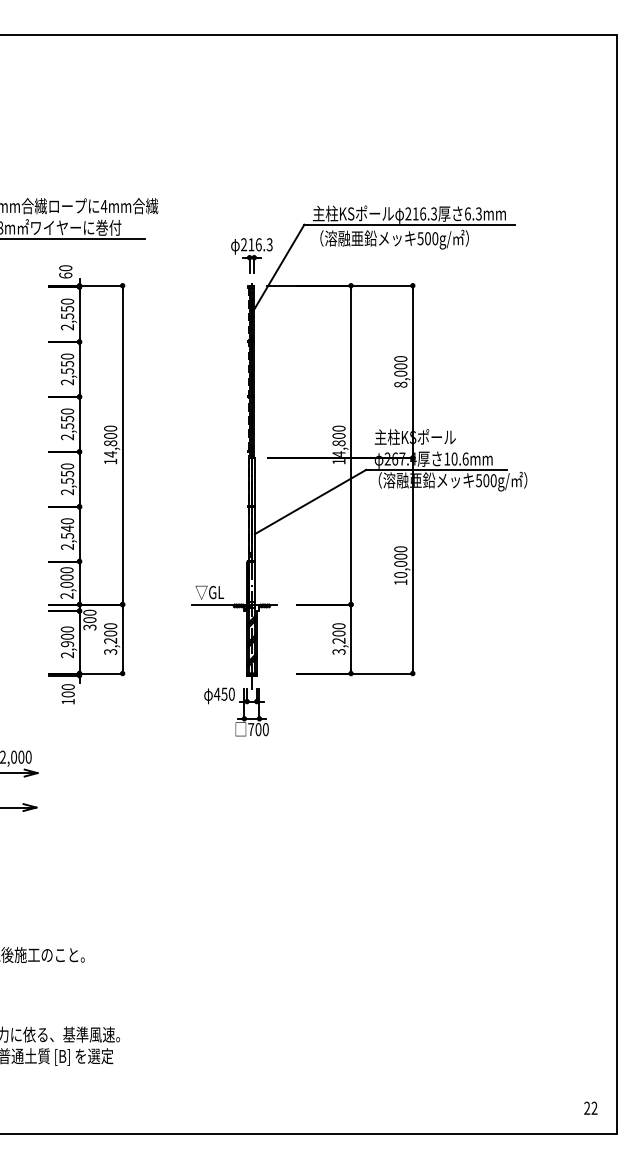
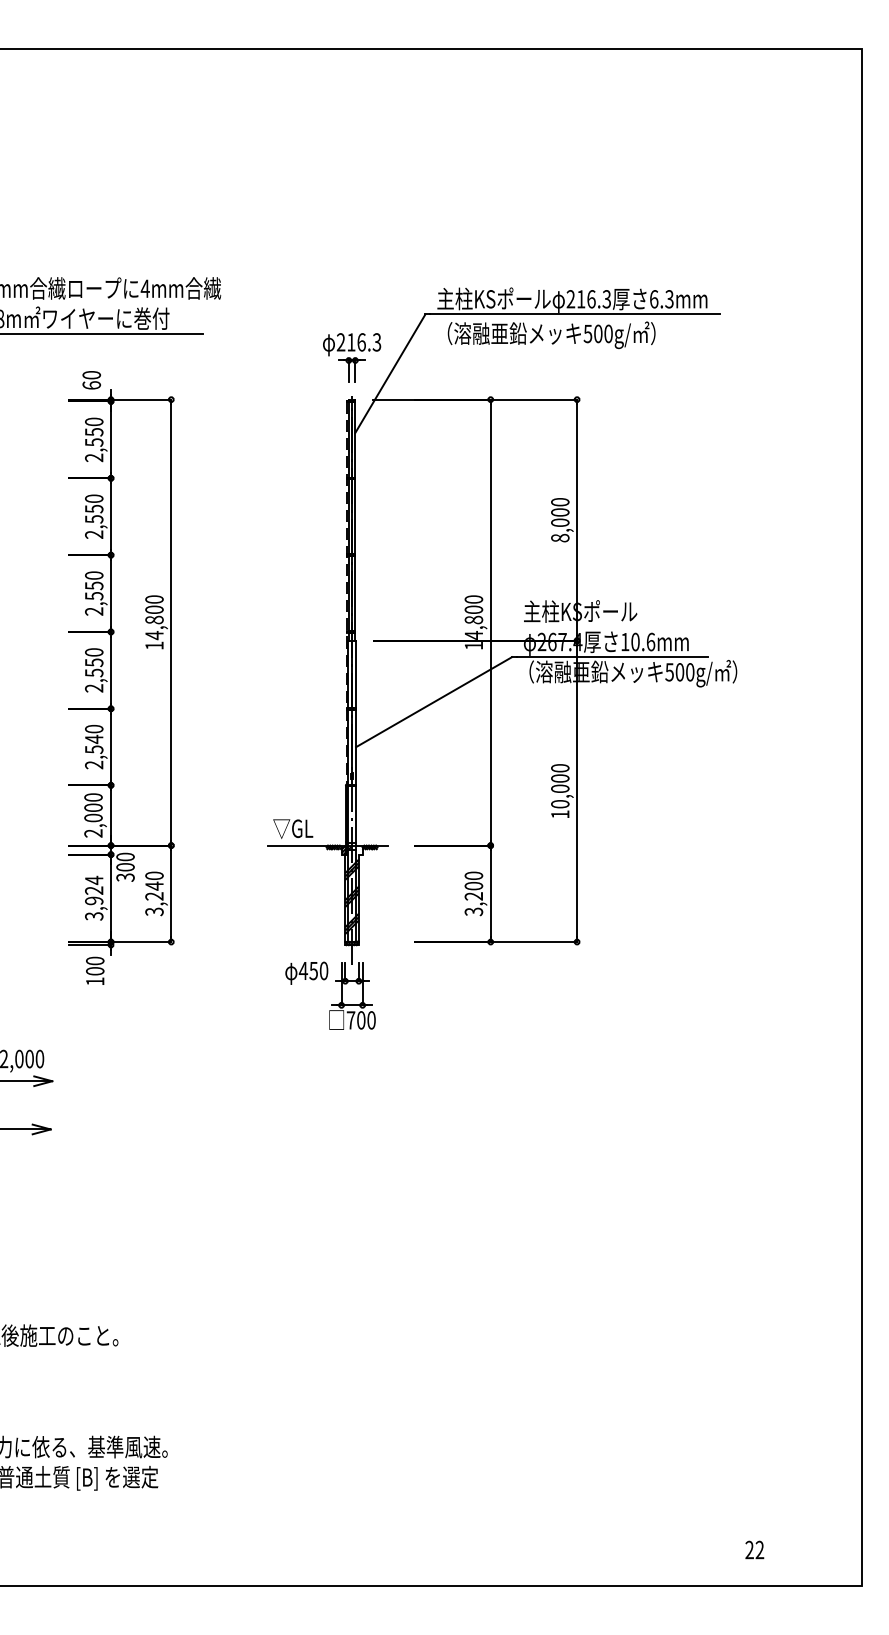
text: (110, 633) -> (154, 886), 3,200 -> 3,240
text: (67, 642) -> (94, 898), 2,900 -> 3,924
text: (590, 1107) -> (754, 1548), moved

